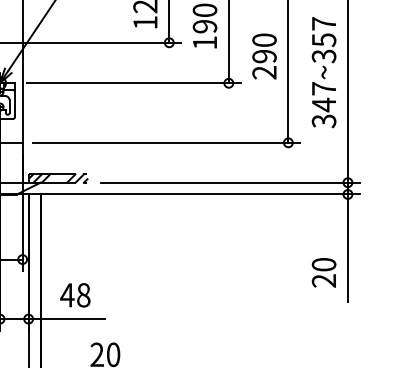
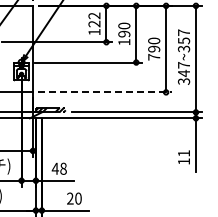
text: (265, 73) -> (154, 57), 290 -> 790
line: (167, 143) -> (105, 92), solid -> dashed
text: (323, 272) -> (183, 157), 20 -> 11

